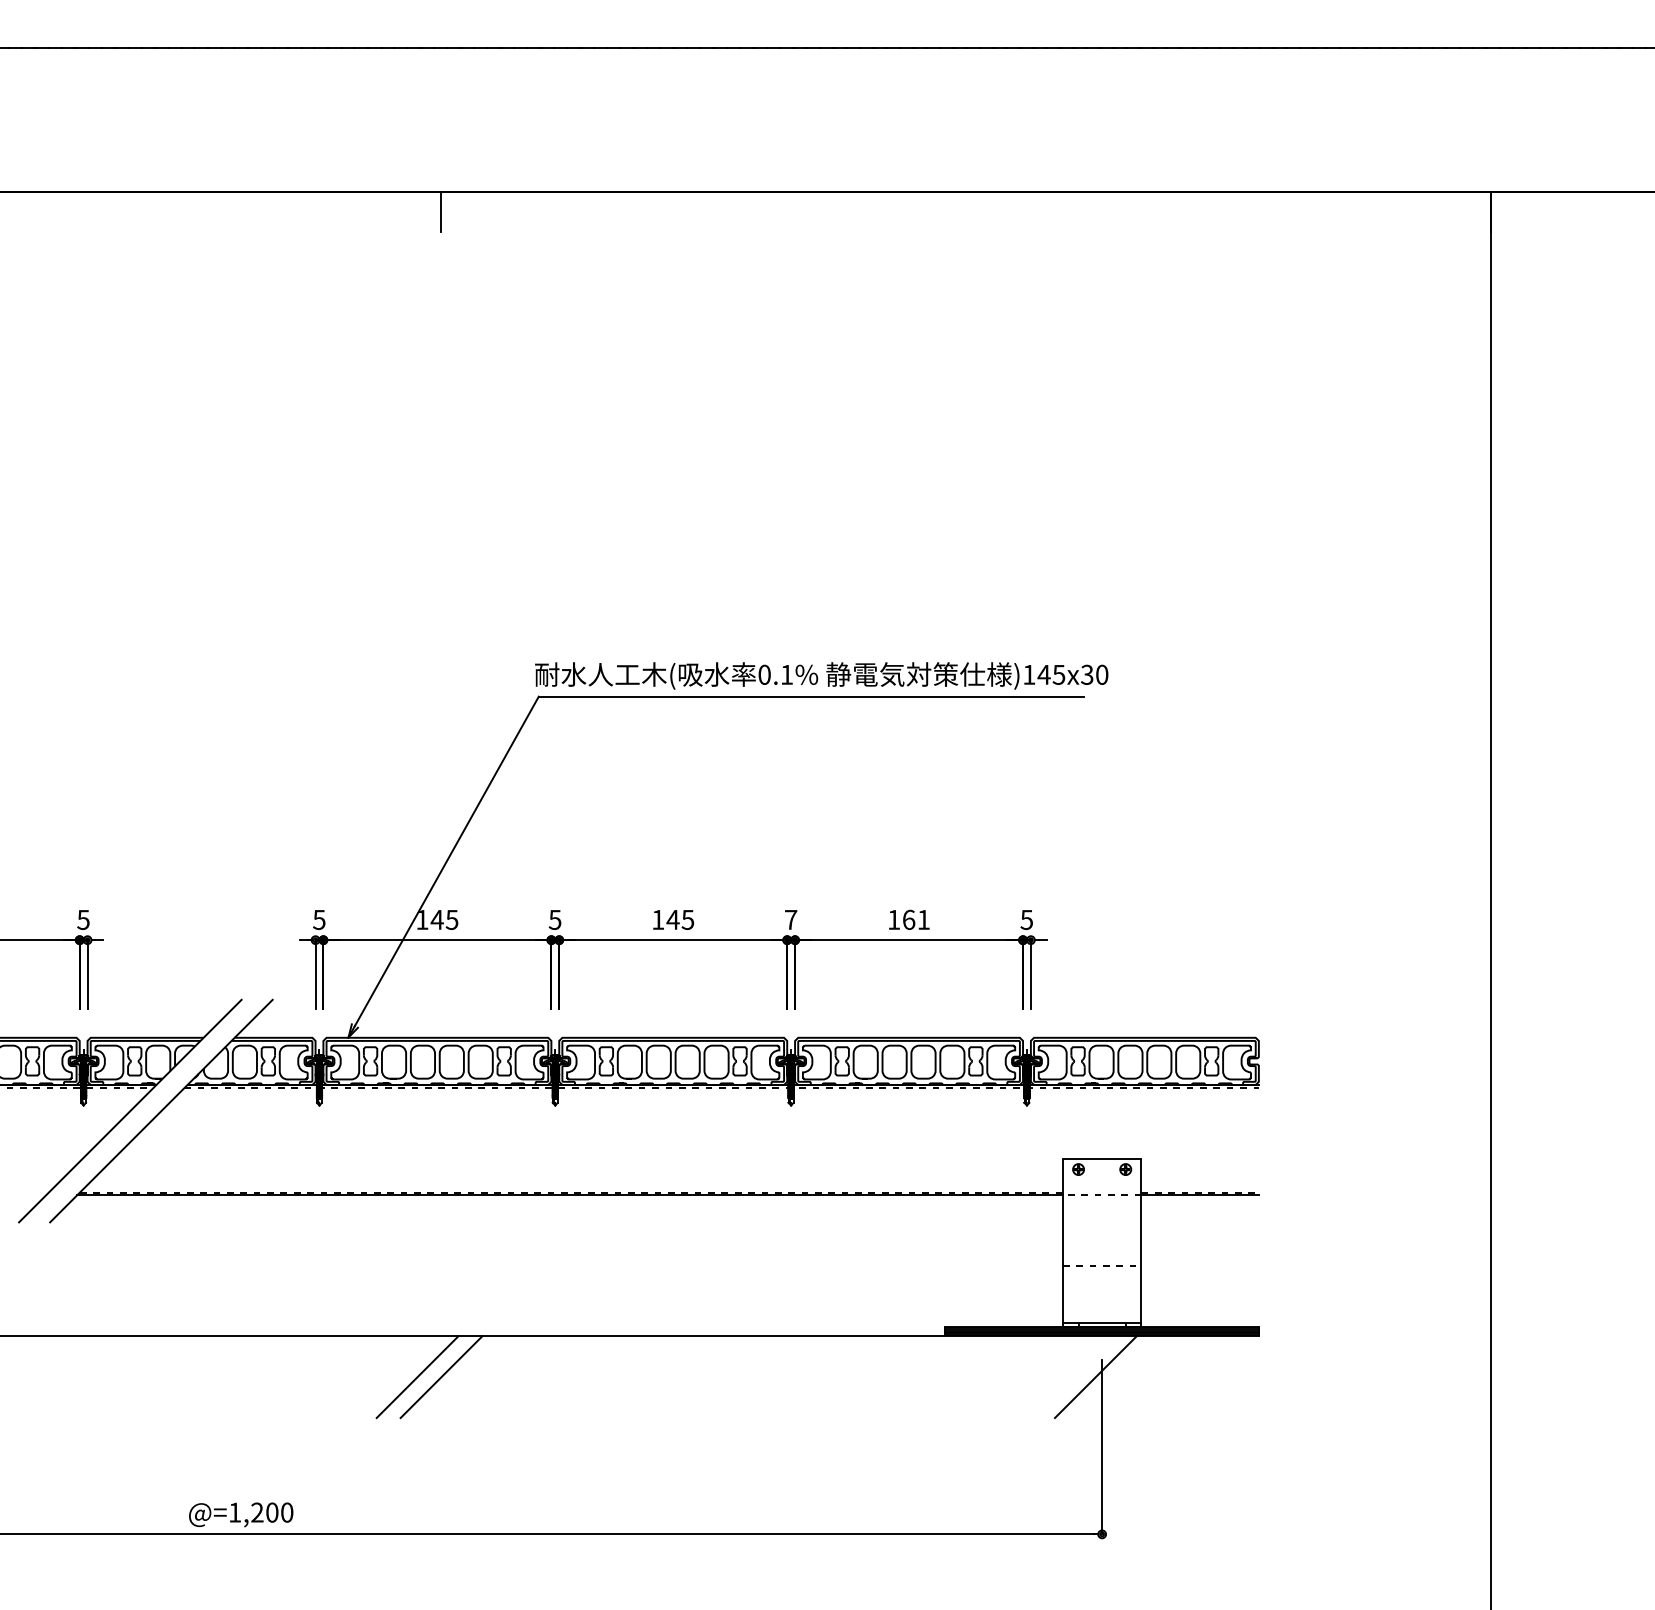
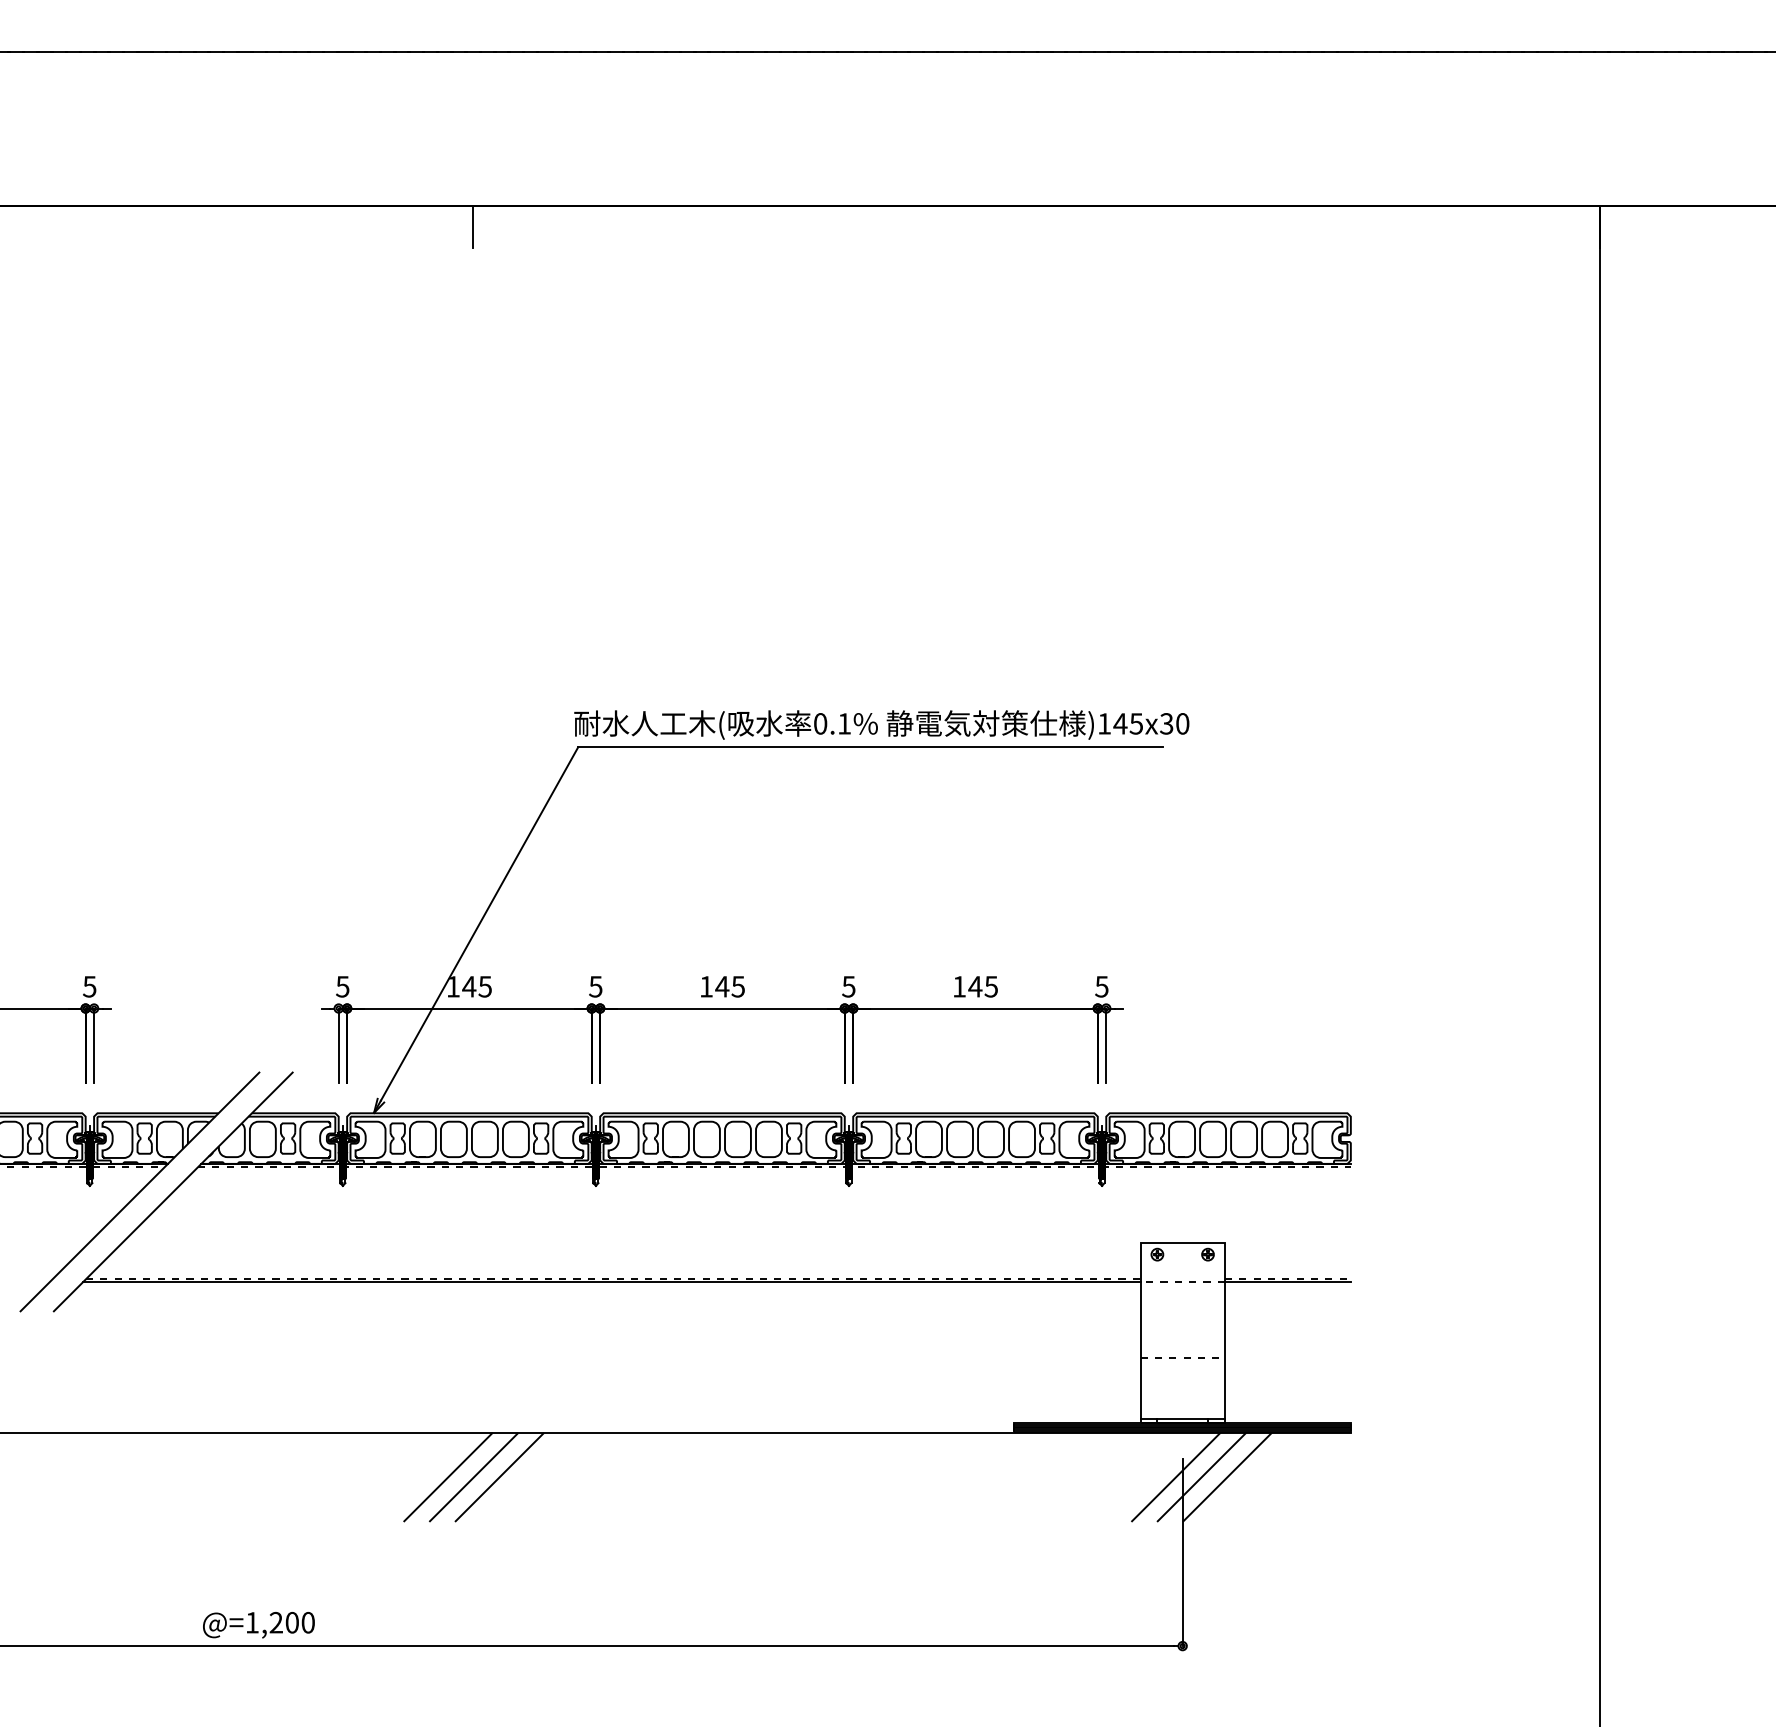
text: (790, 919) -> (848, 986), 7 -> 5
text: (915, 919) -> (982, 986), 161 -> 145
line: (465, 1377) -> (499, 1477), added
line: (1119, 1377) -> (1201, 1477), added
line: (1143, 1377) -> (1227, 1477), added

